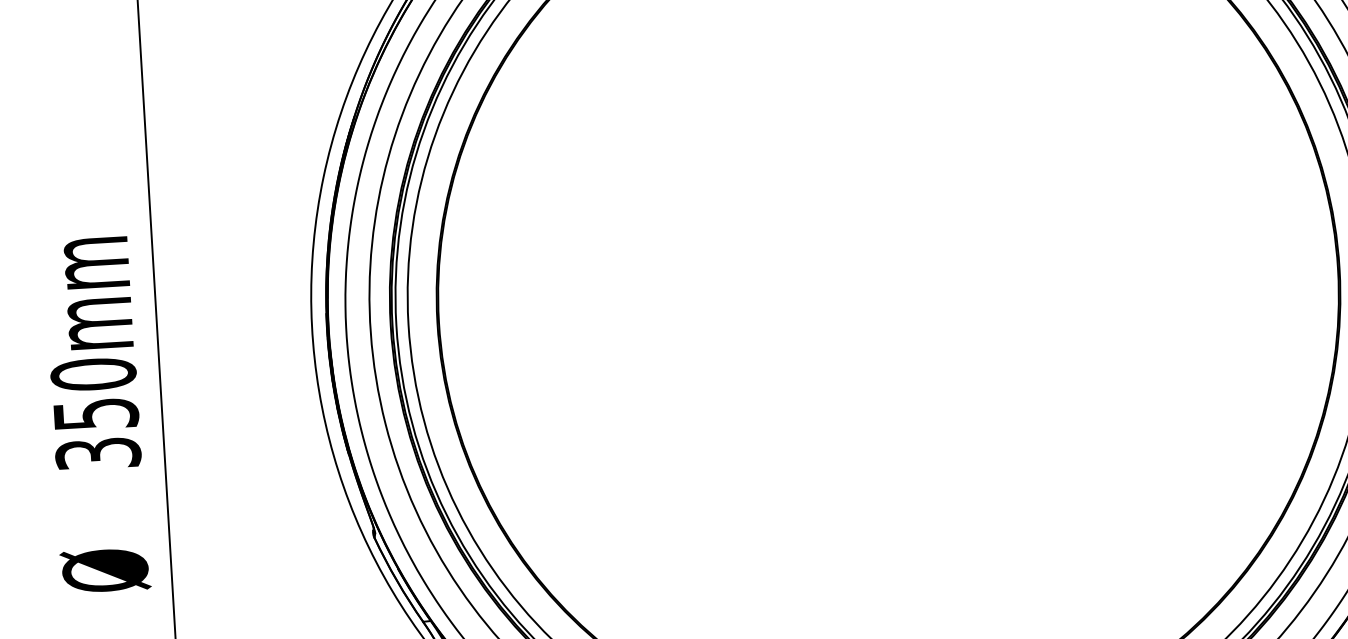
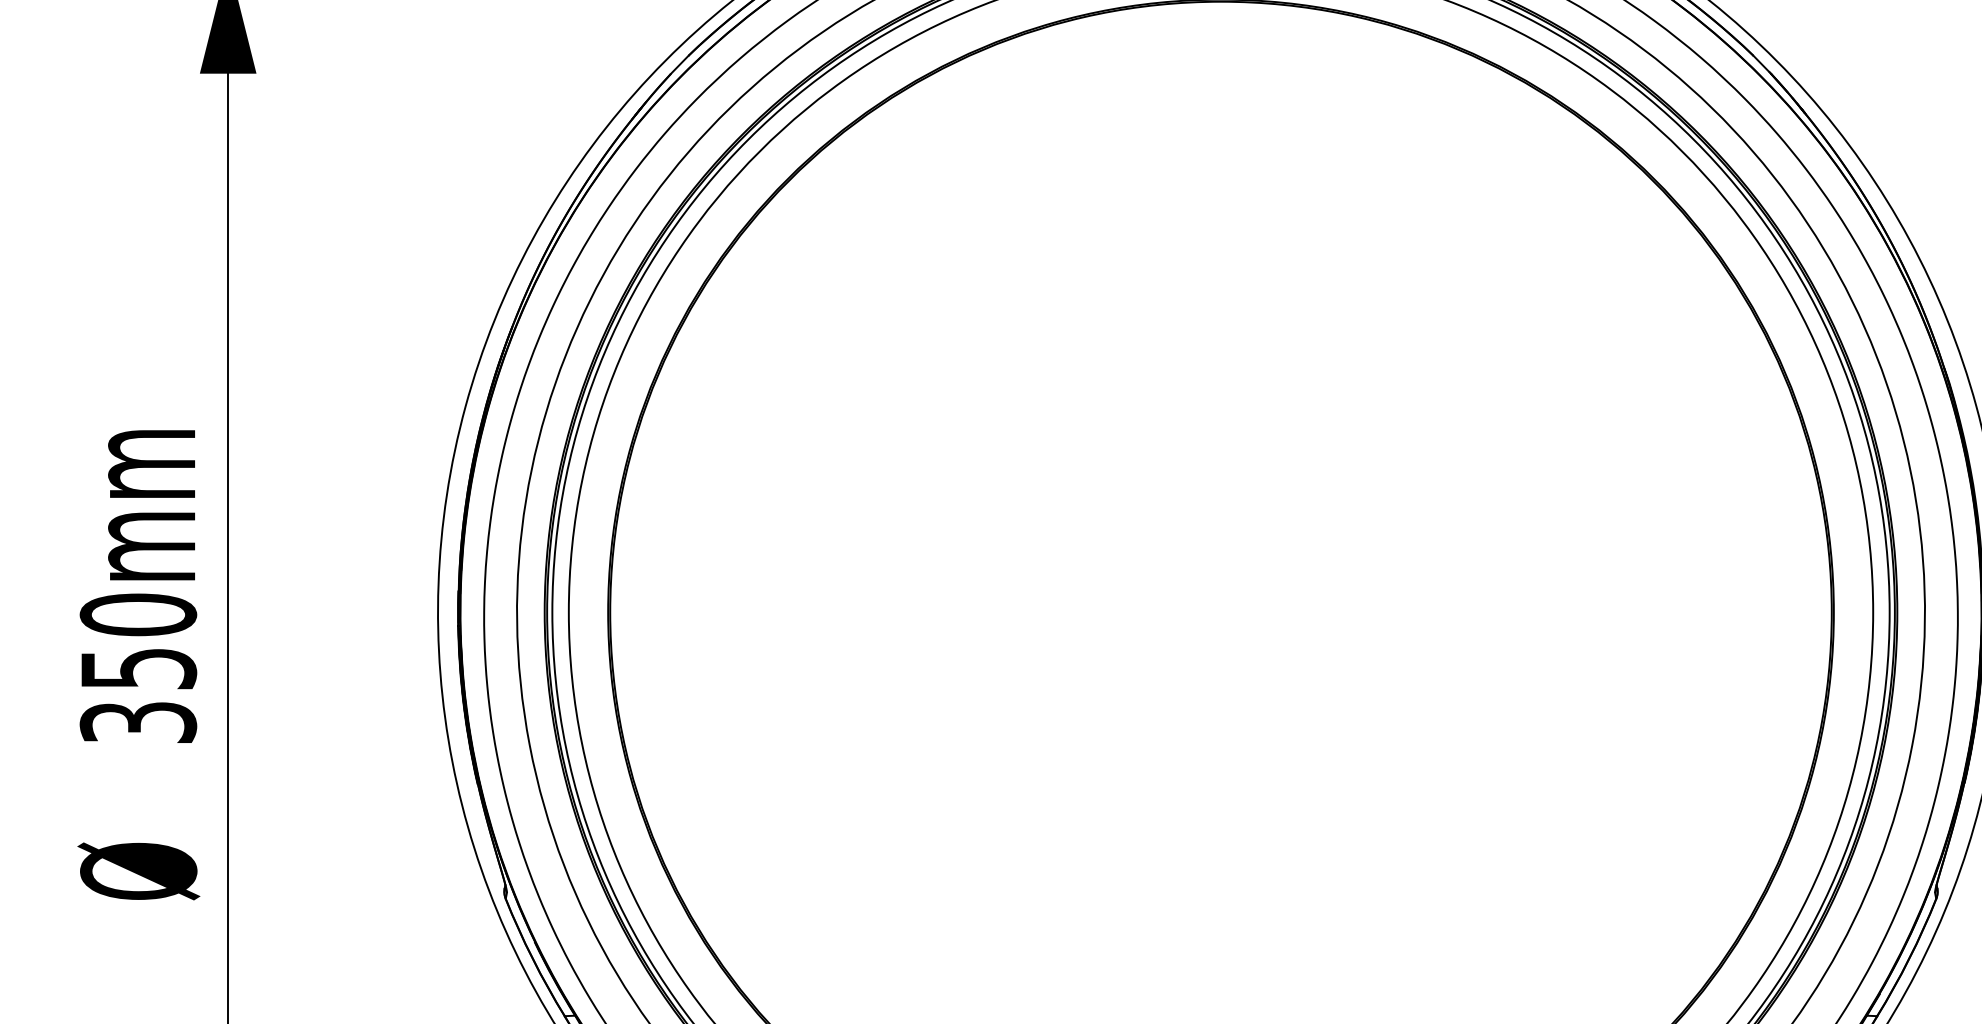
text: (92, 353) -> (138, 586), moved
text: (105, 570) -> (138, 871), moved

